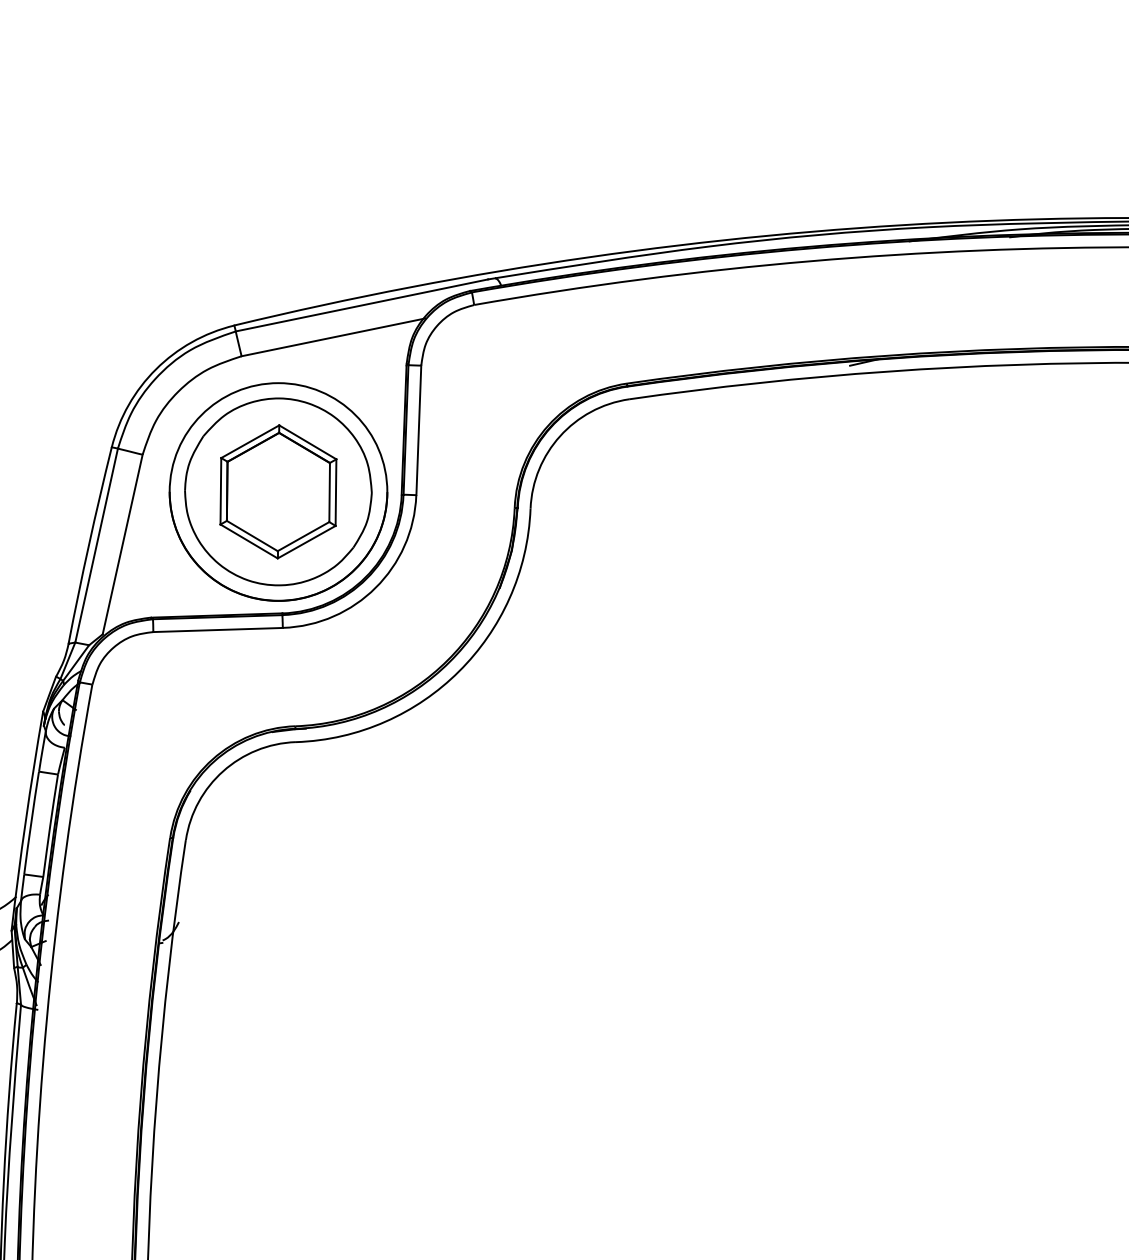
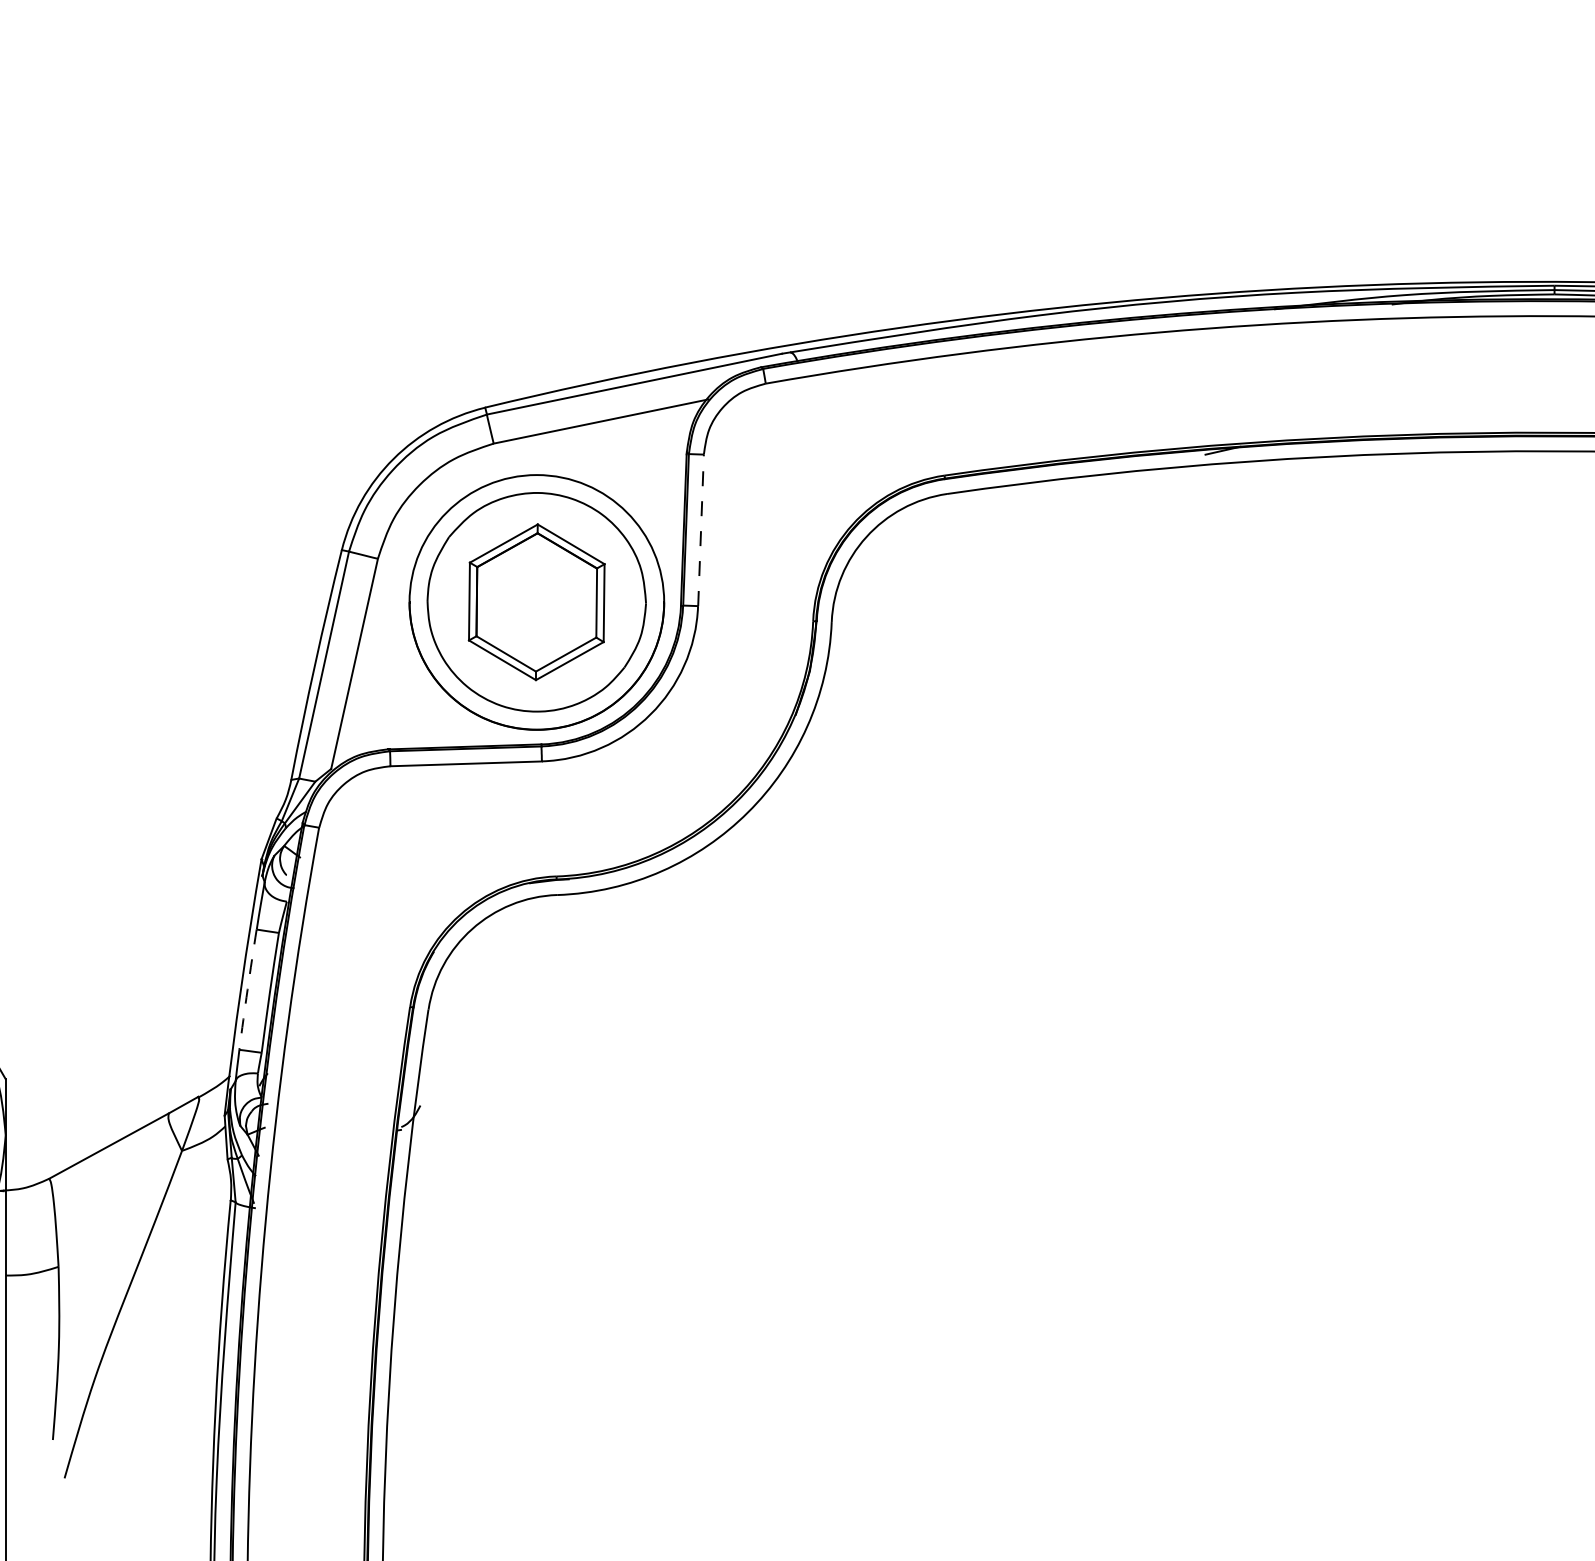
line: (419, 430) -> (701, 530), solid -> dashed
arc: (31, 822) -> (247, 989), solid -> dashed

